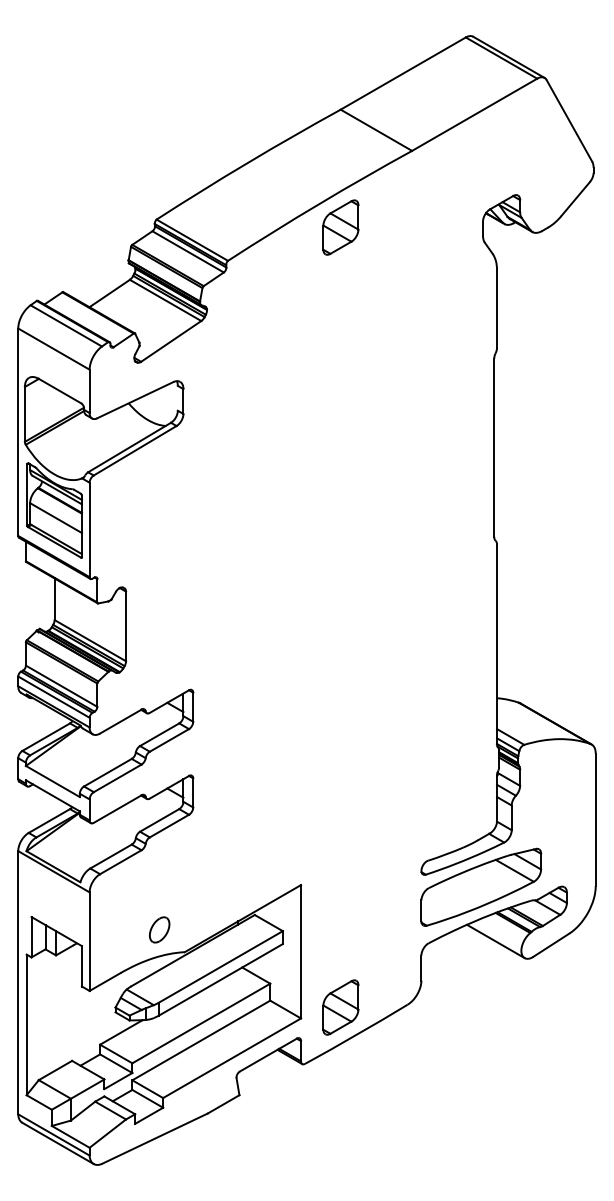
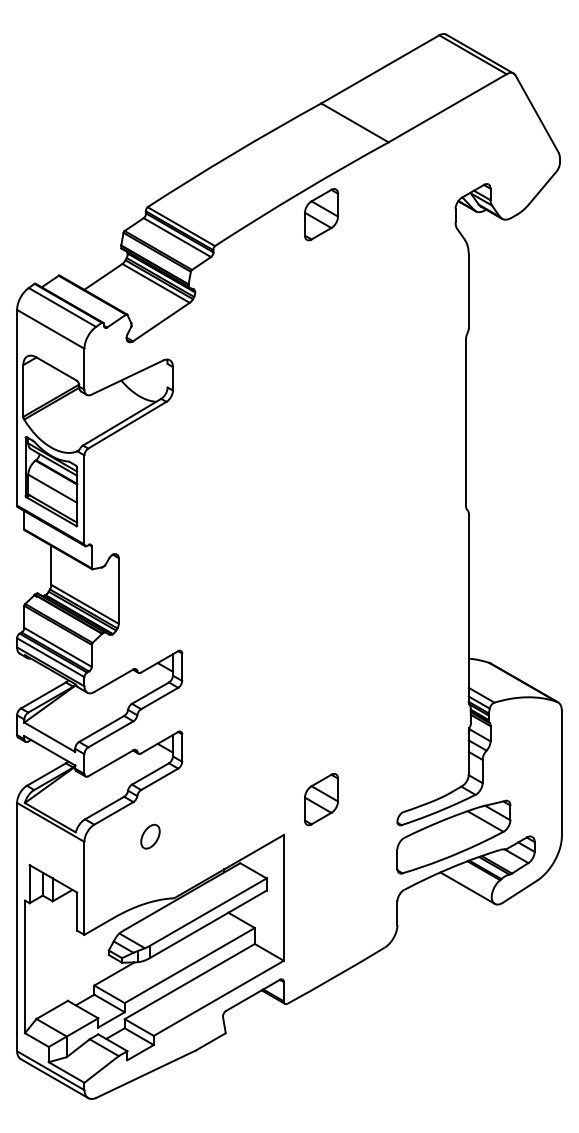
part: (159, 929) -> (150, 836), moved
part: (340, 1007) -> (321, 799), moved

